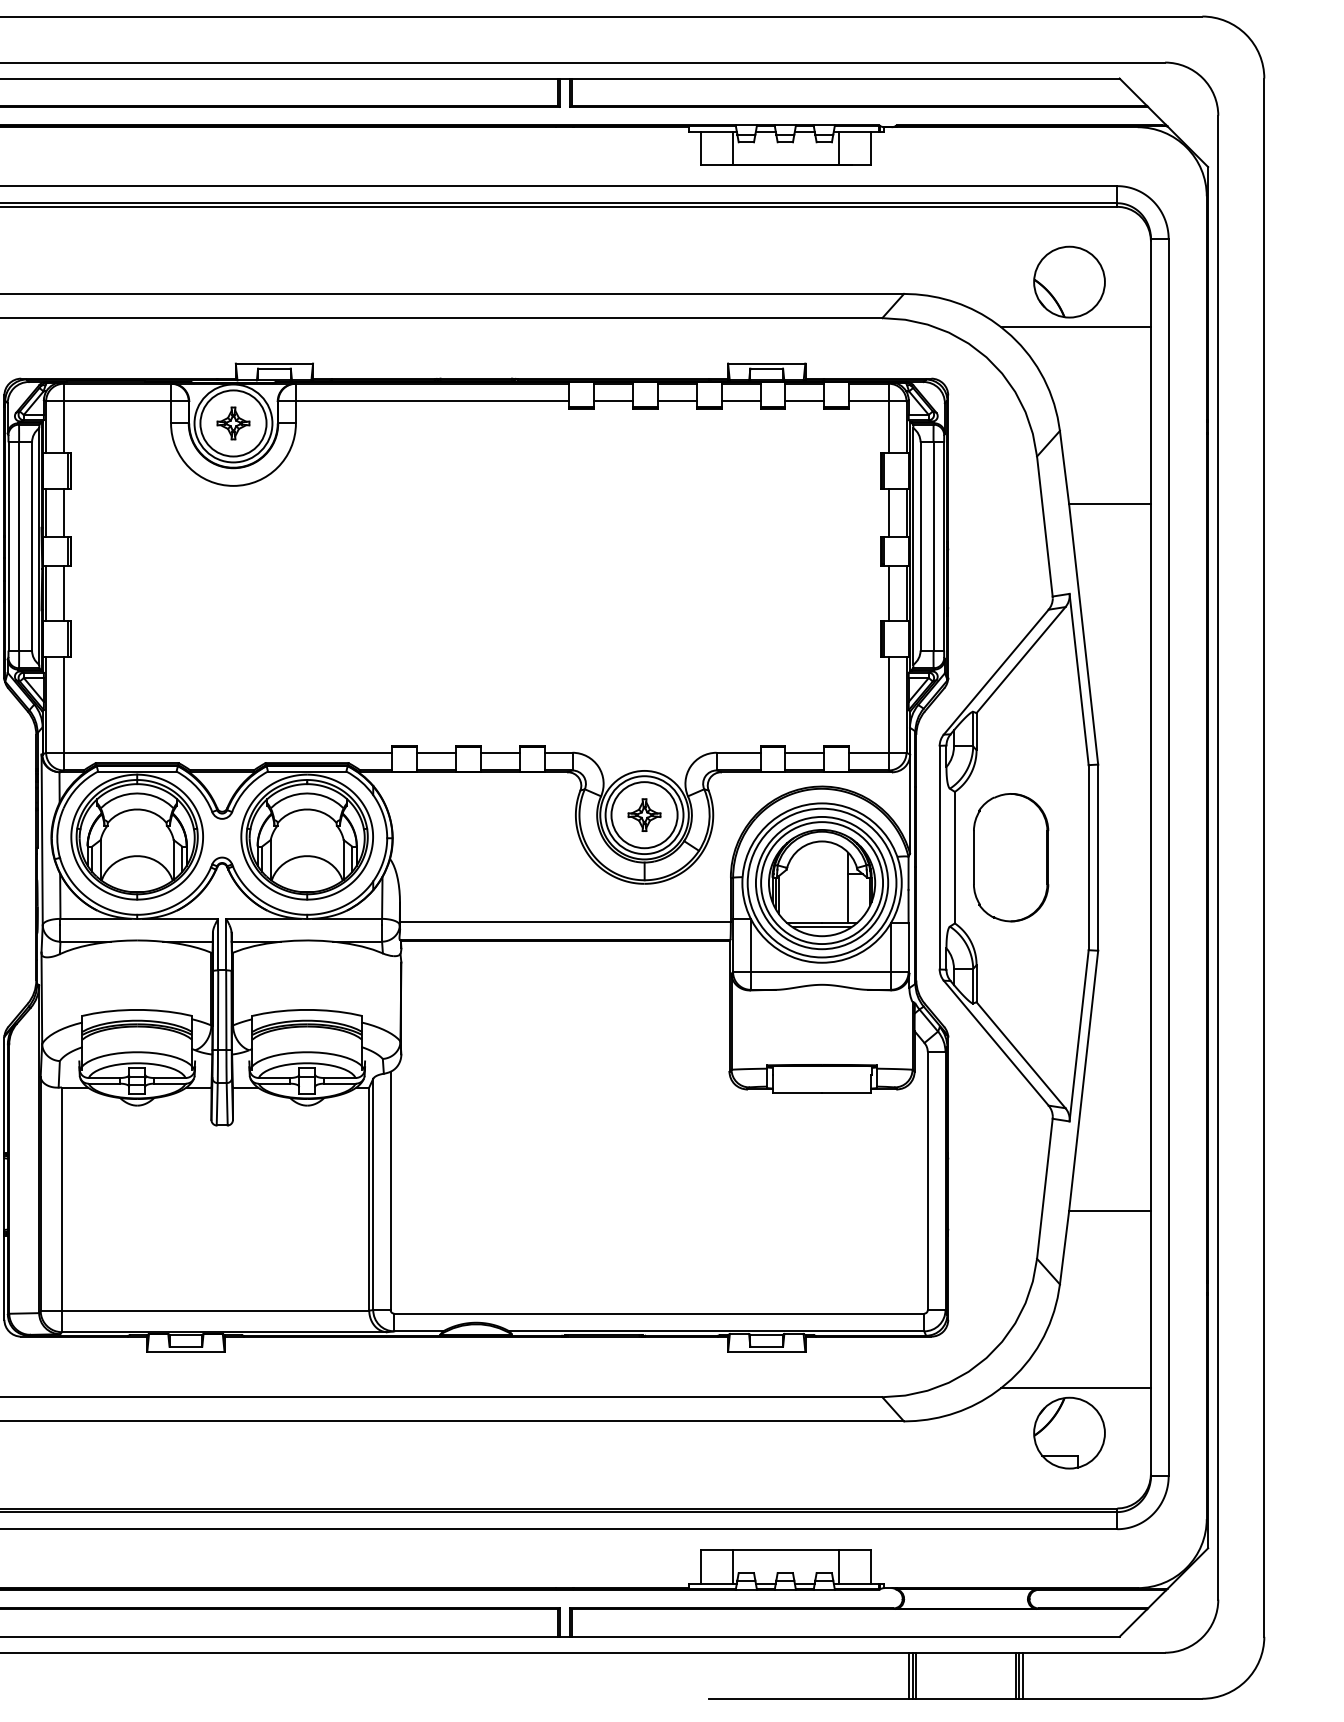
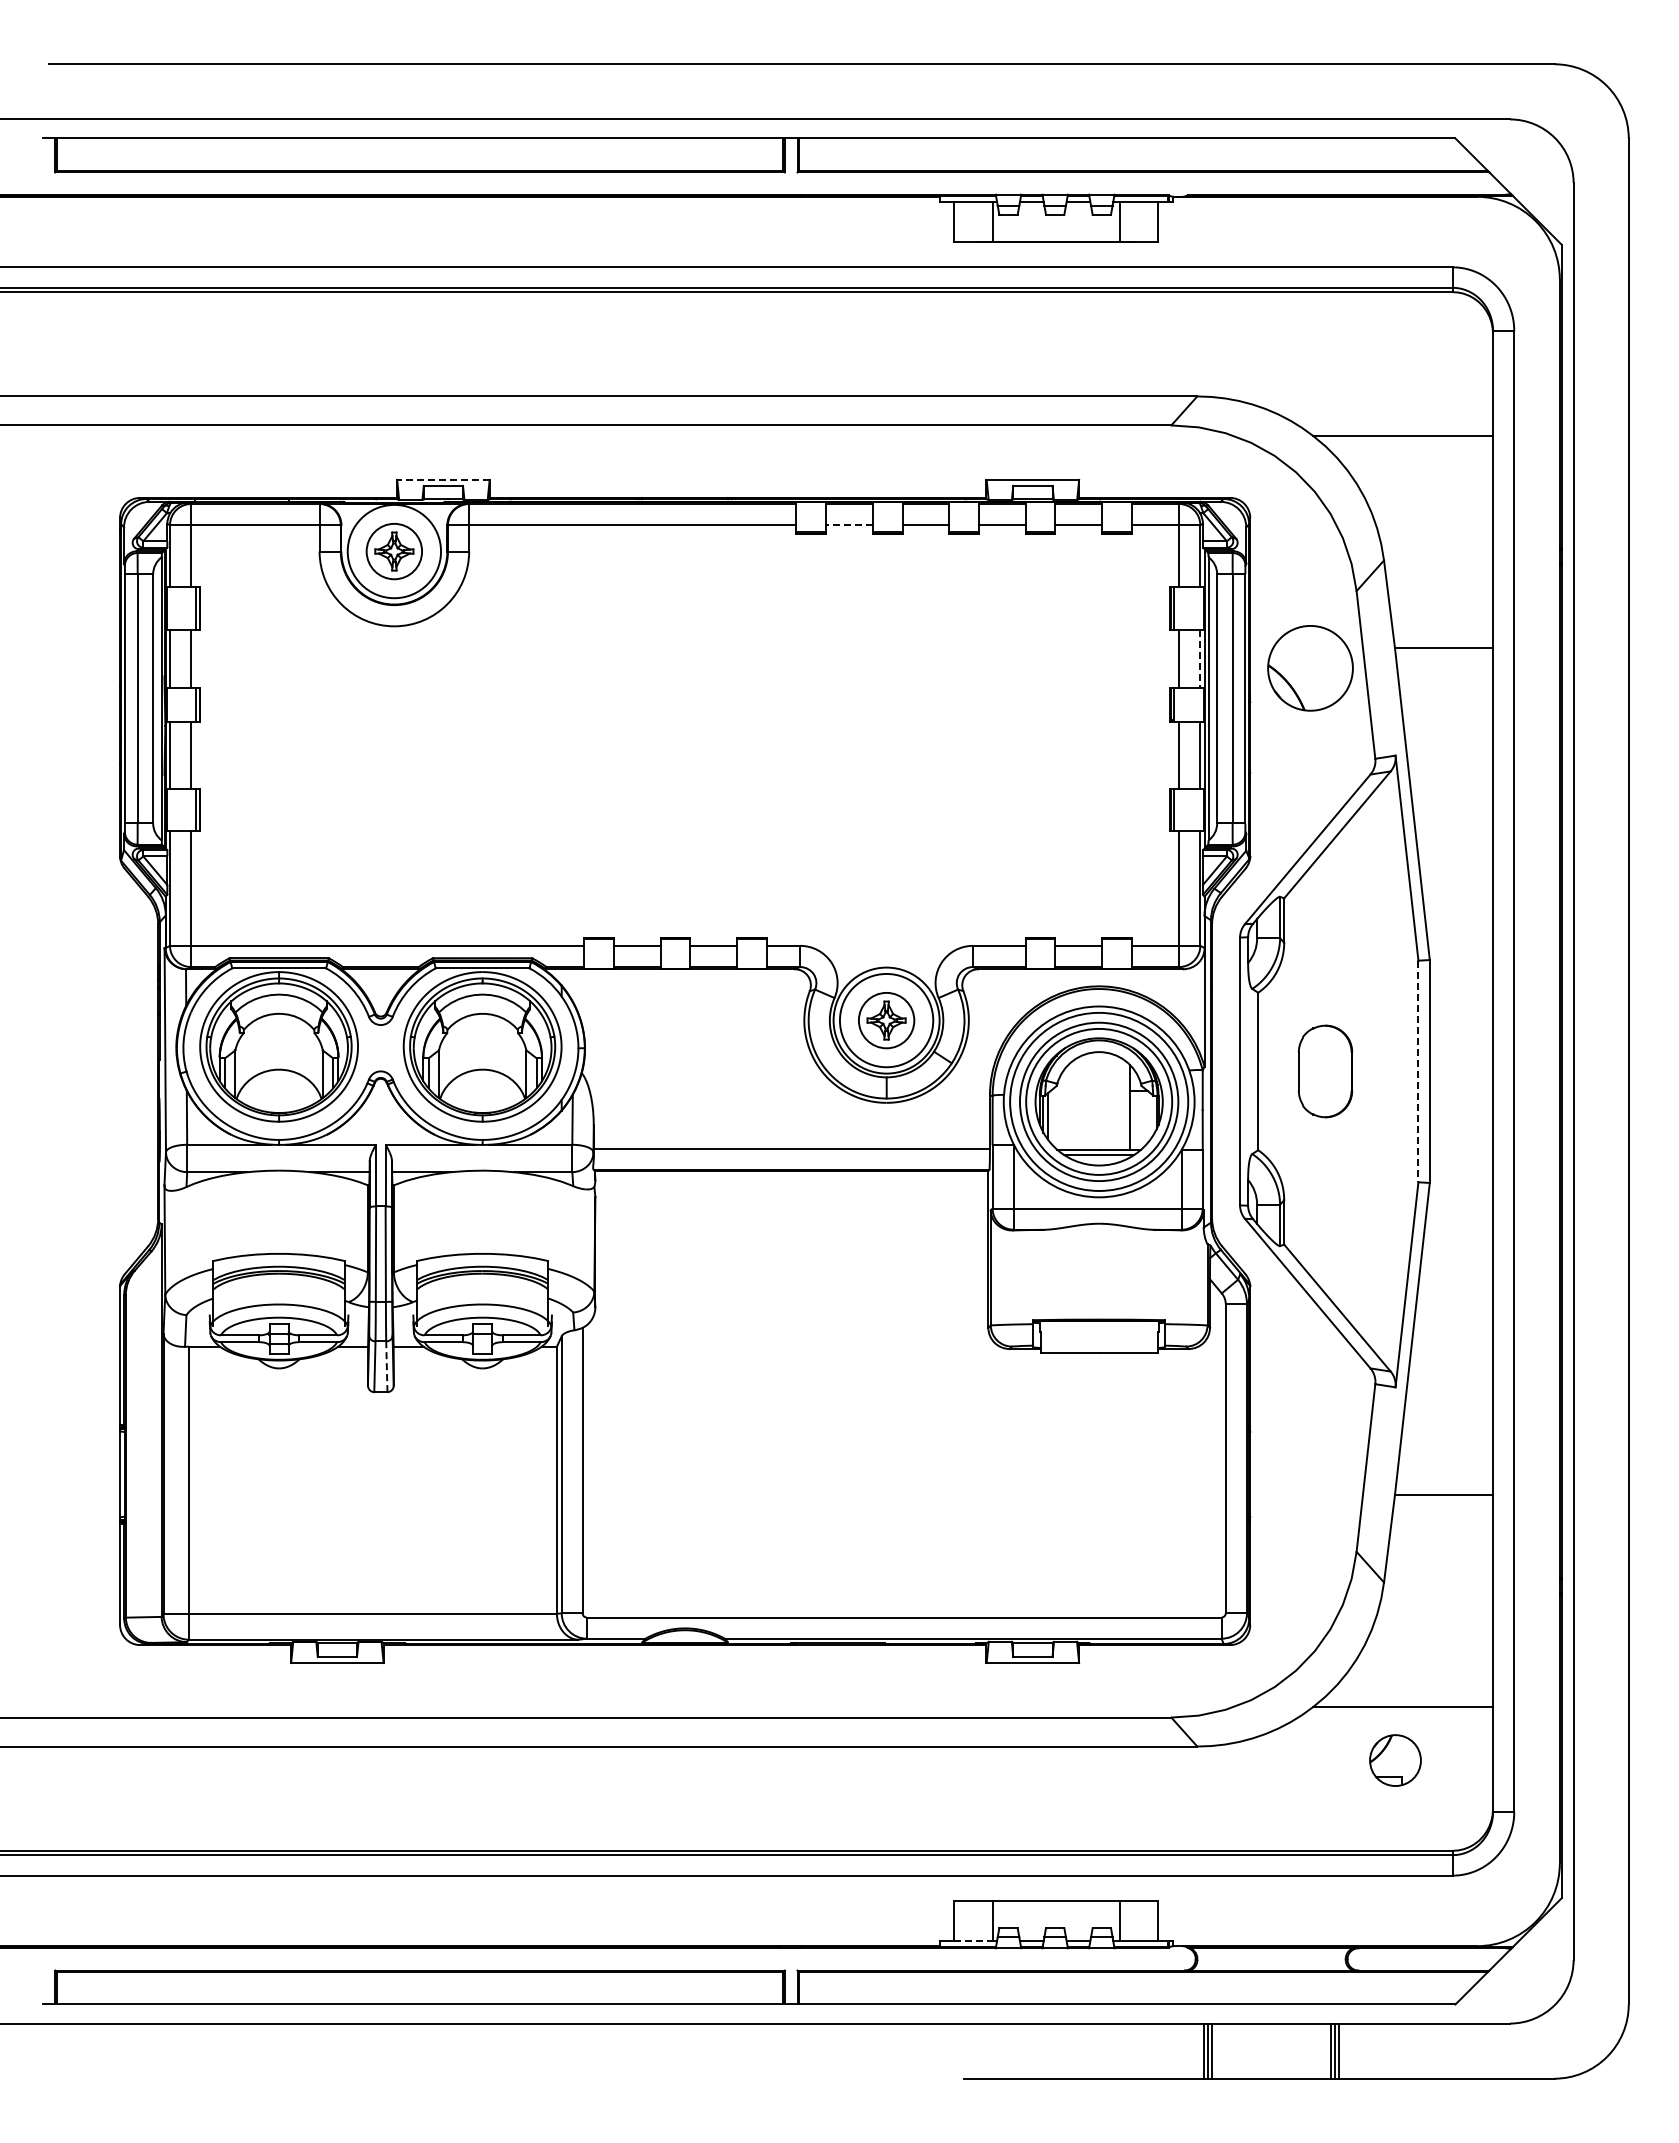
part: (1069, 282) -> (1310, 668), moved
line: (273, 363) -> (442, 479), solid -> dashed
line: (613, 401) -> (849, 525), solid -> dashed
circle: (232, 423) -> (393, 551), size x0.7
line: (906, 513) -> (1200, 659), solid -> dashed
circle: (644, 815) -> (886, 1020), size x0.7
part: (1011, 857) -> (1325, 1071), size x0.6
line: (1088, 857) -> (1418, 1071), solid -> dashed
line: (226, 1104) -> (386, 1366), solid -> dashed
part: (1069, 1433) -> (1395, 1760), size x0.6
line: (717, 1583) -> (974, 1940), solid -> dashed

